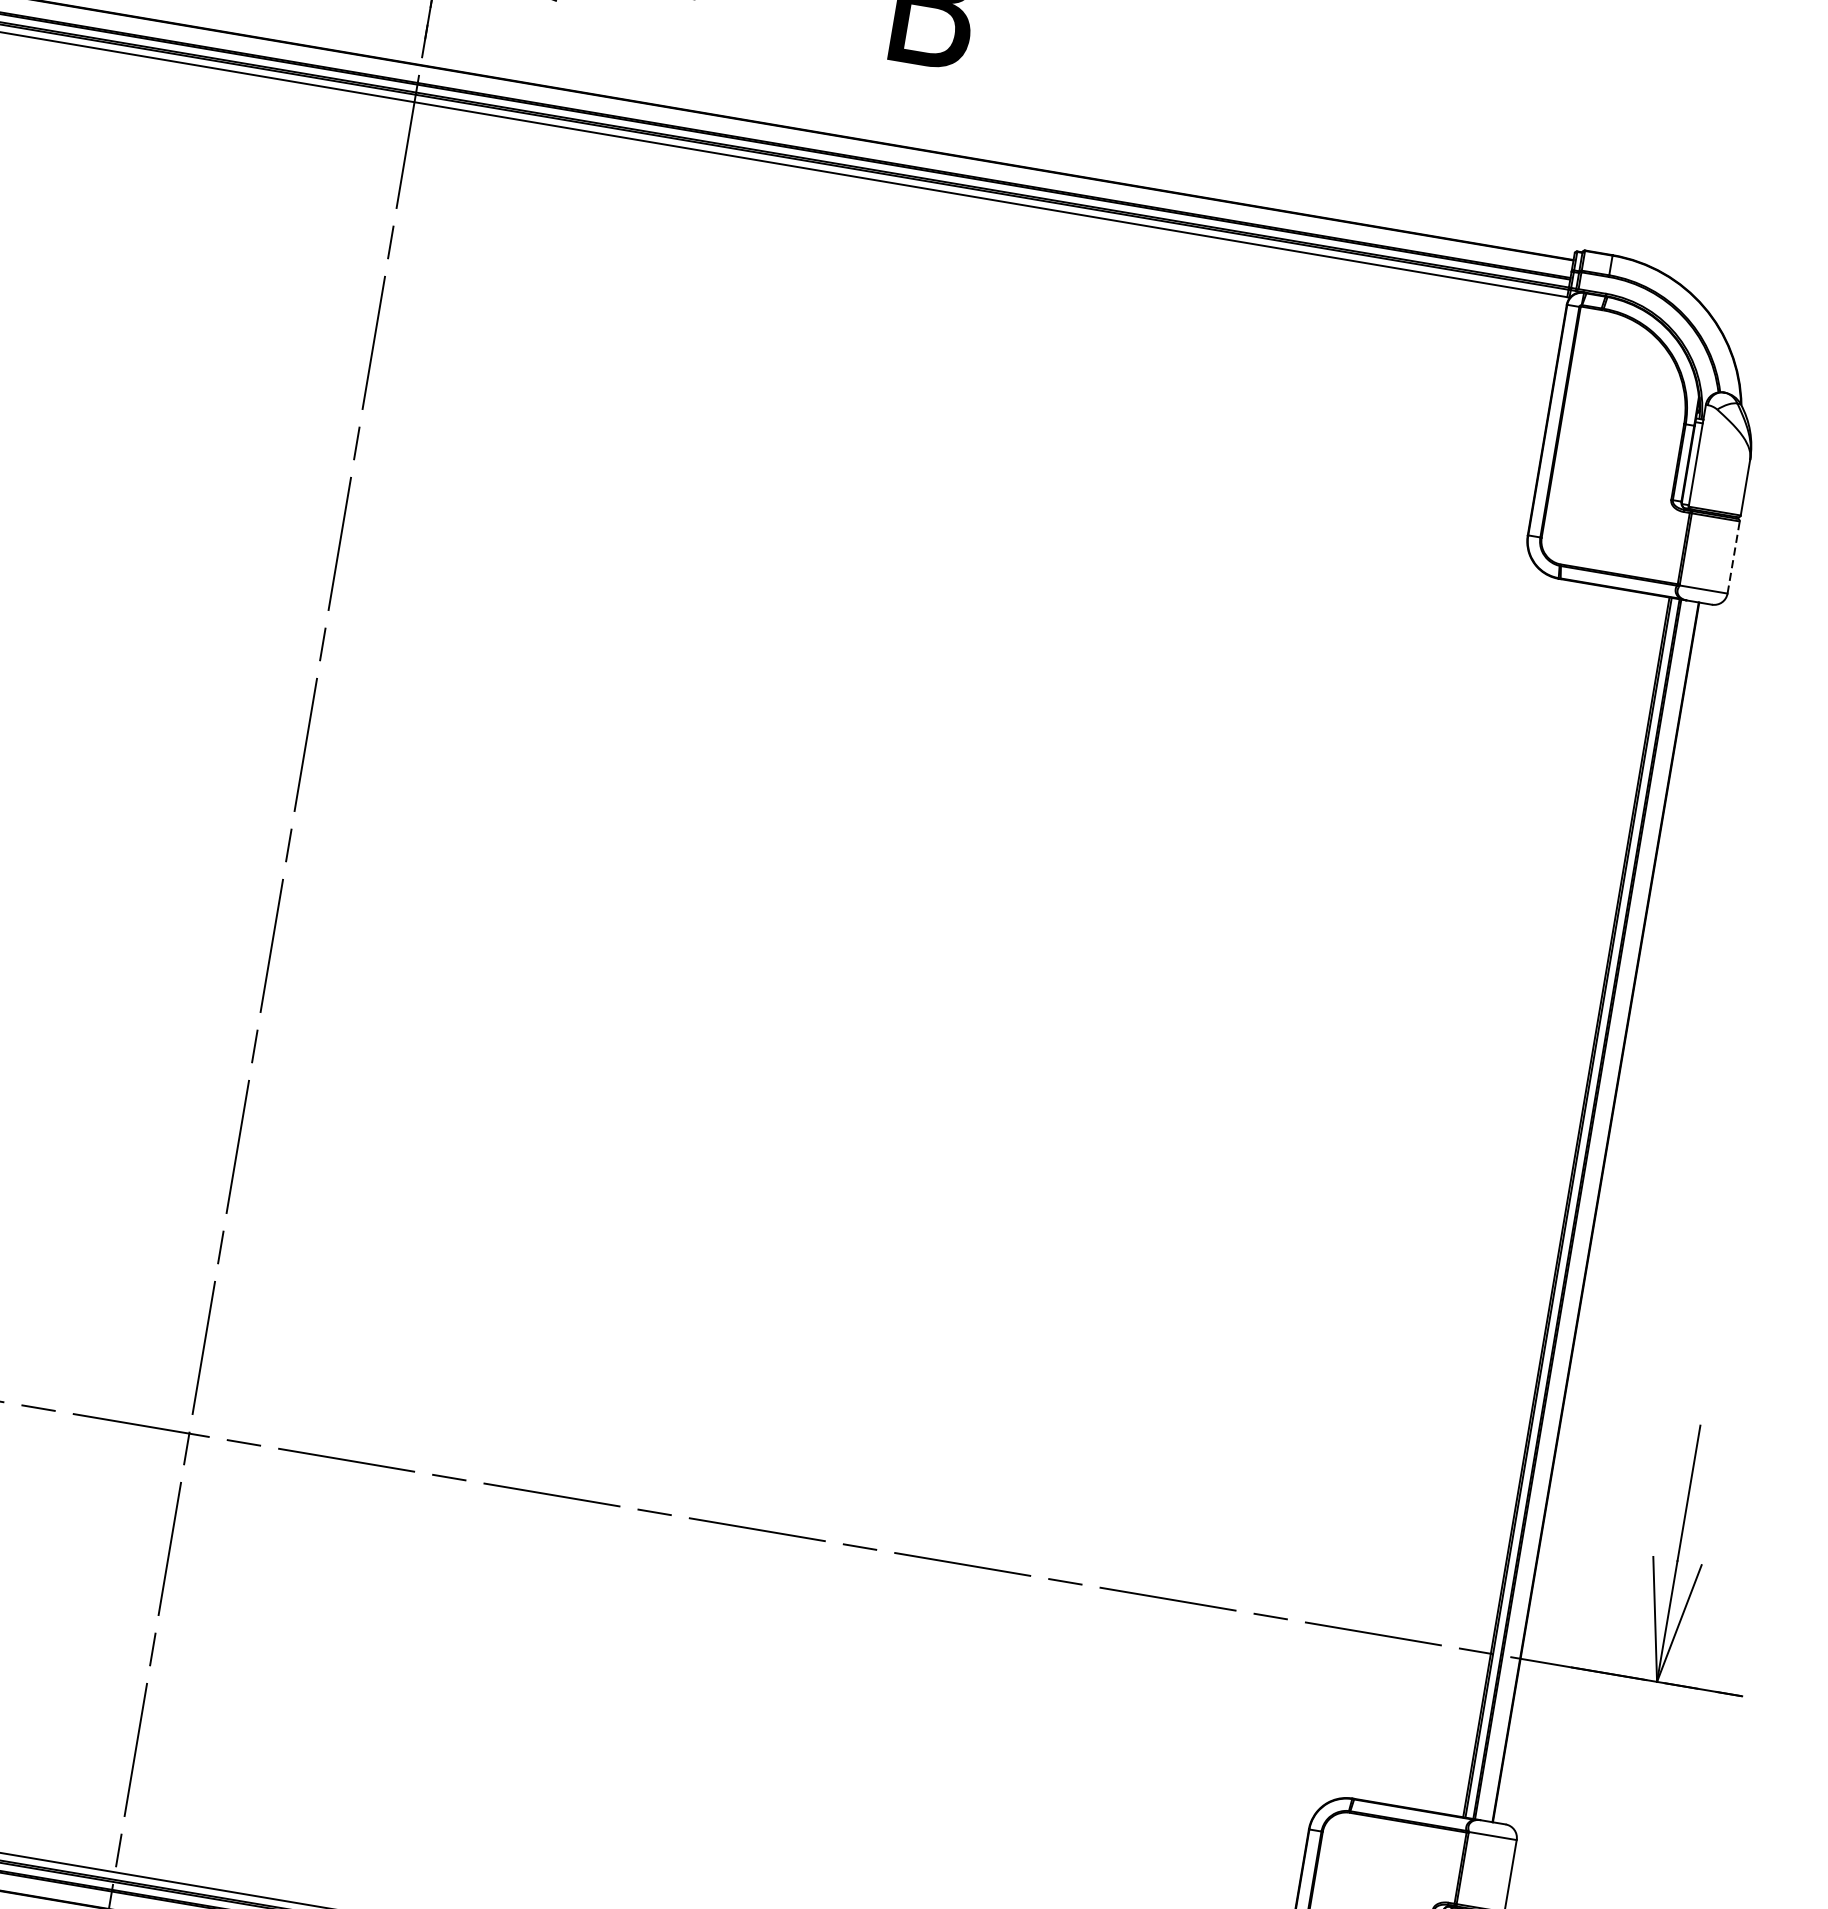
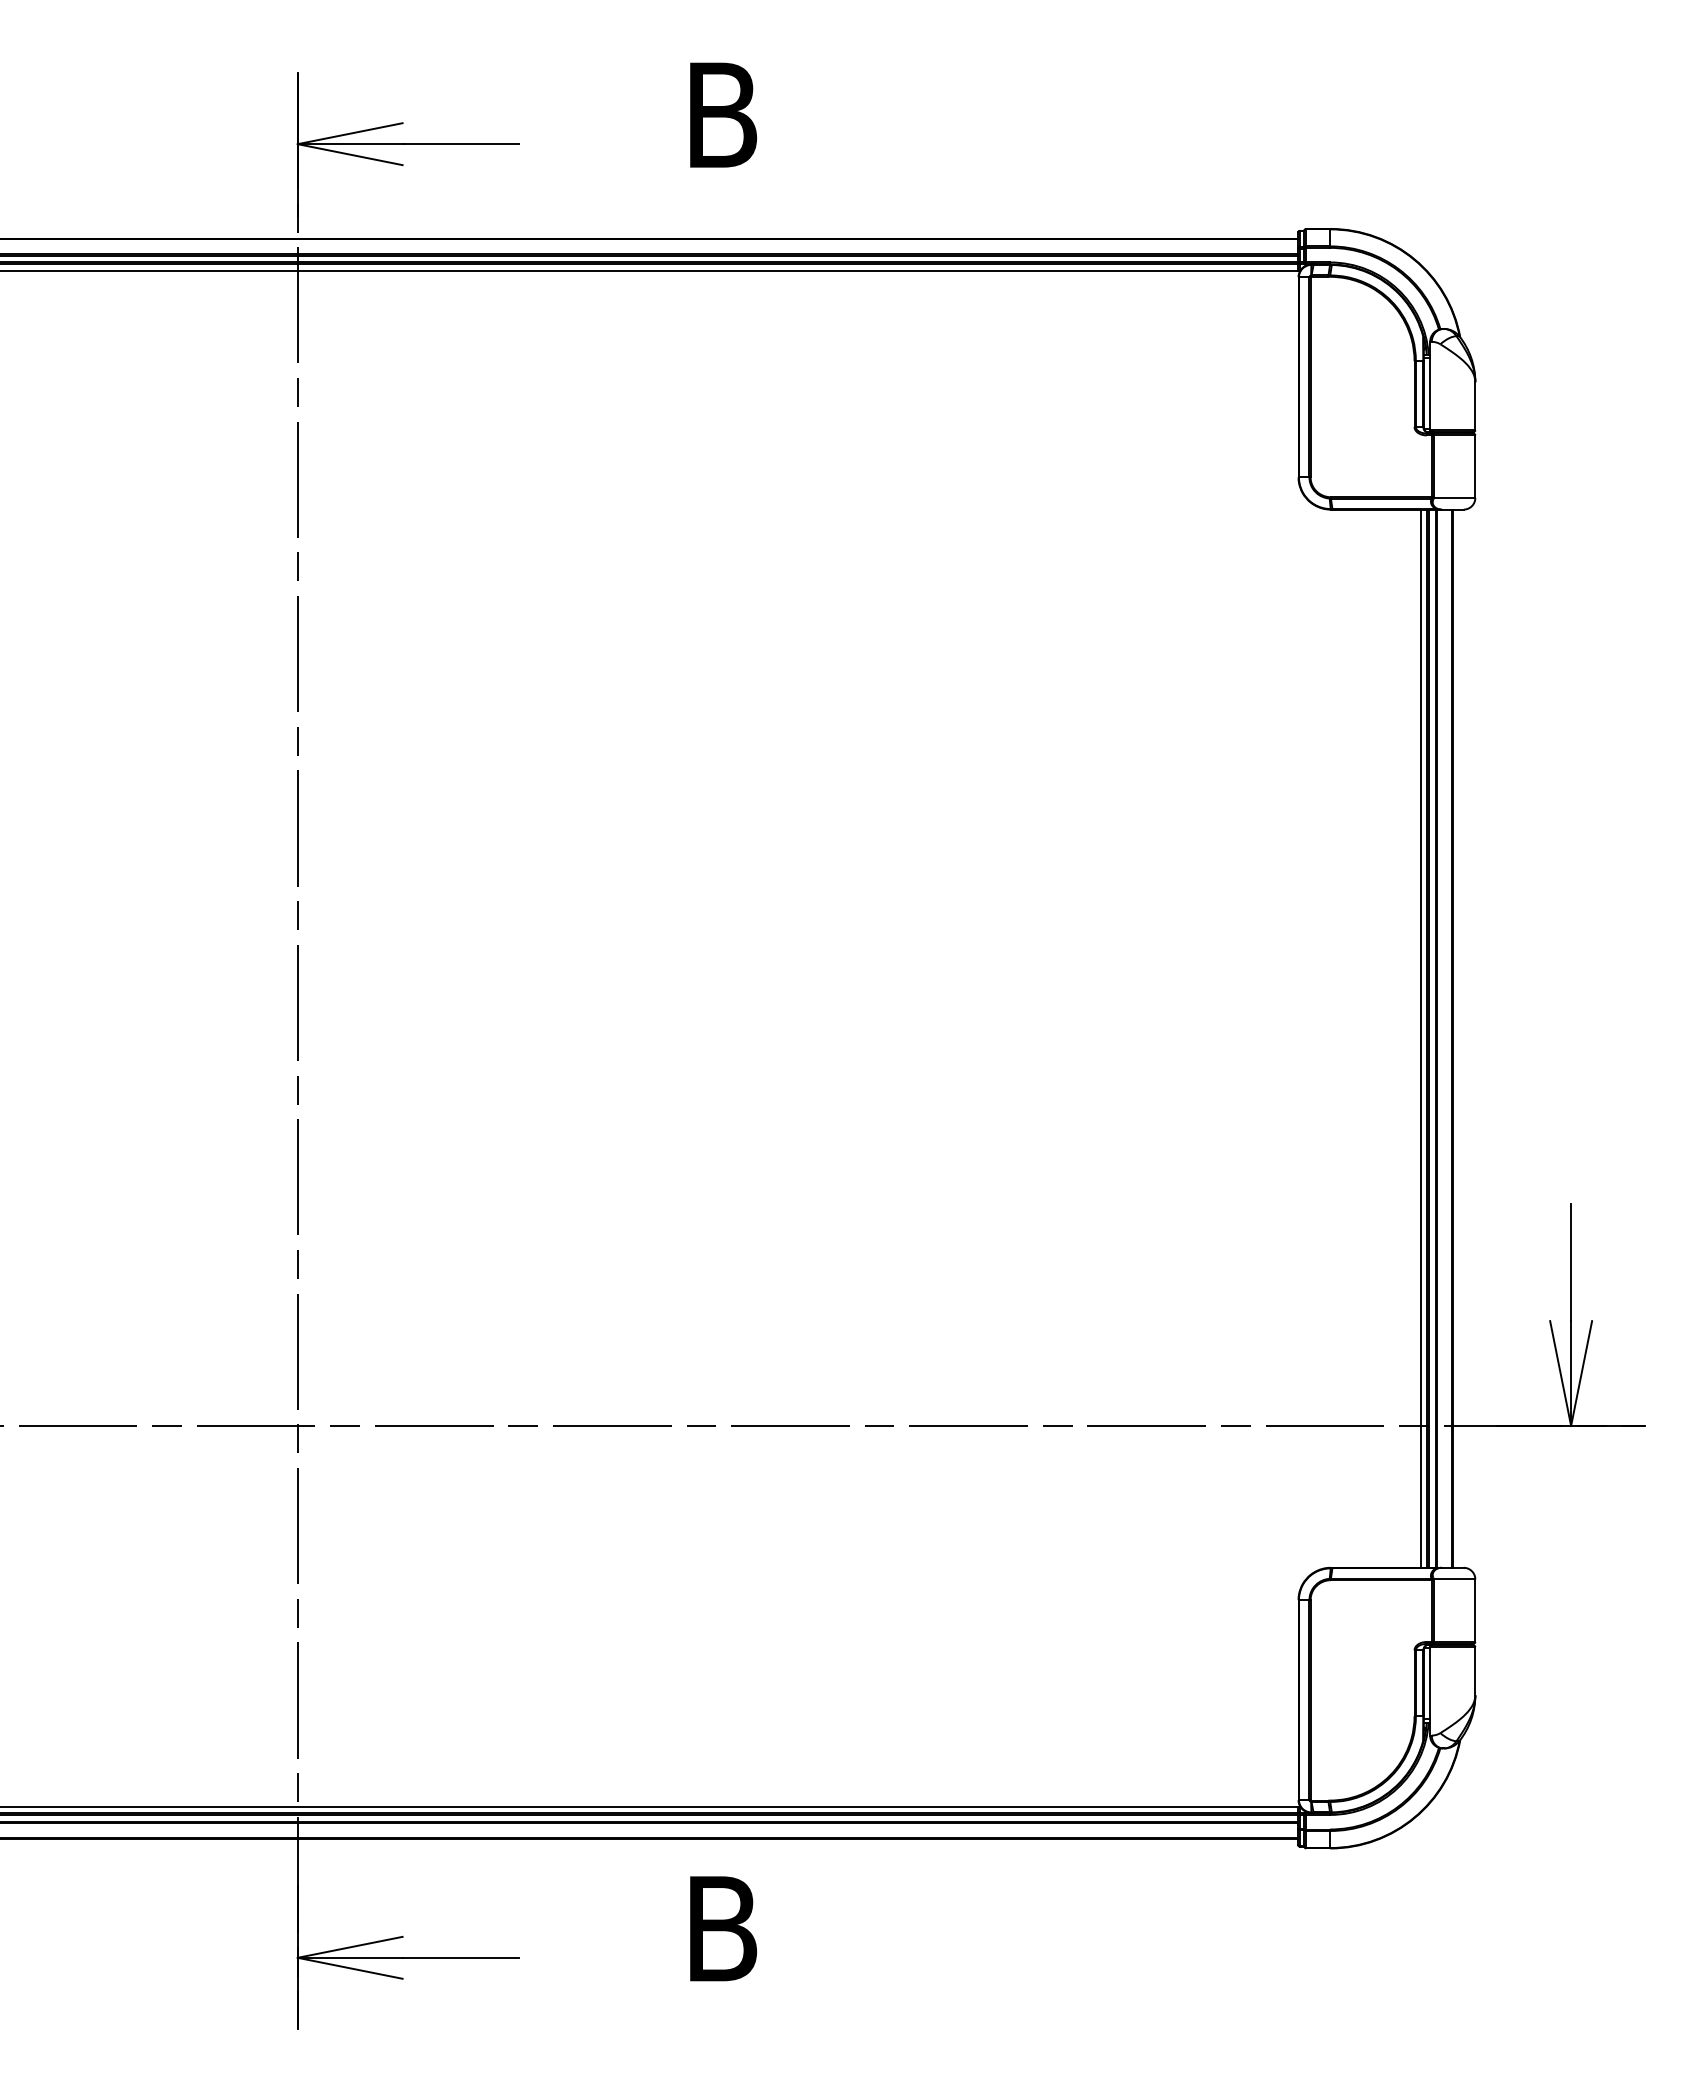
line: (1733, 557) -> (1475, 466), dashed -> solid
line: (1558, 1205) -> (1420, 1038), added

